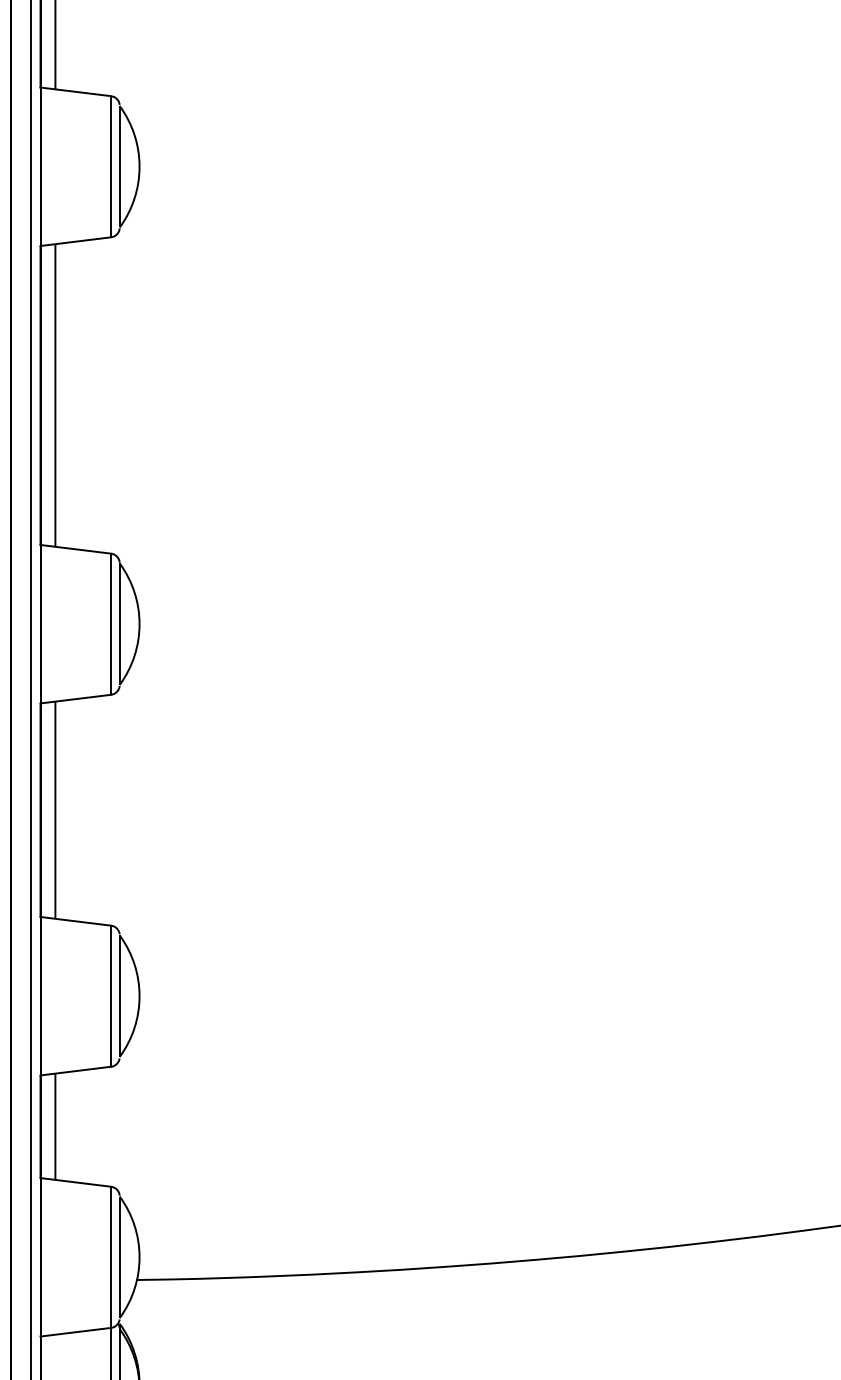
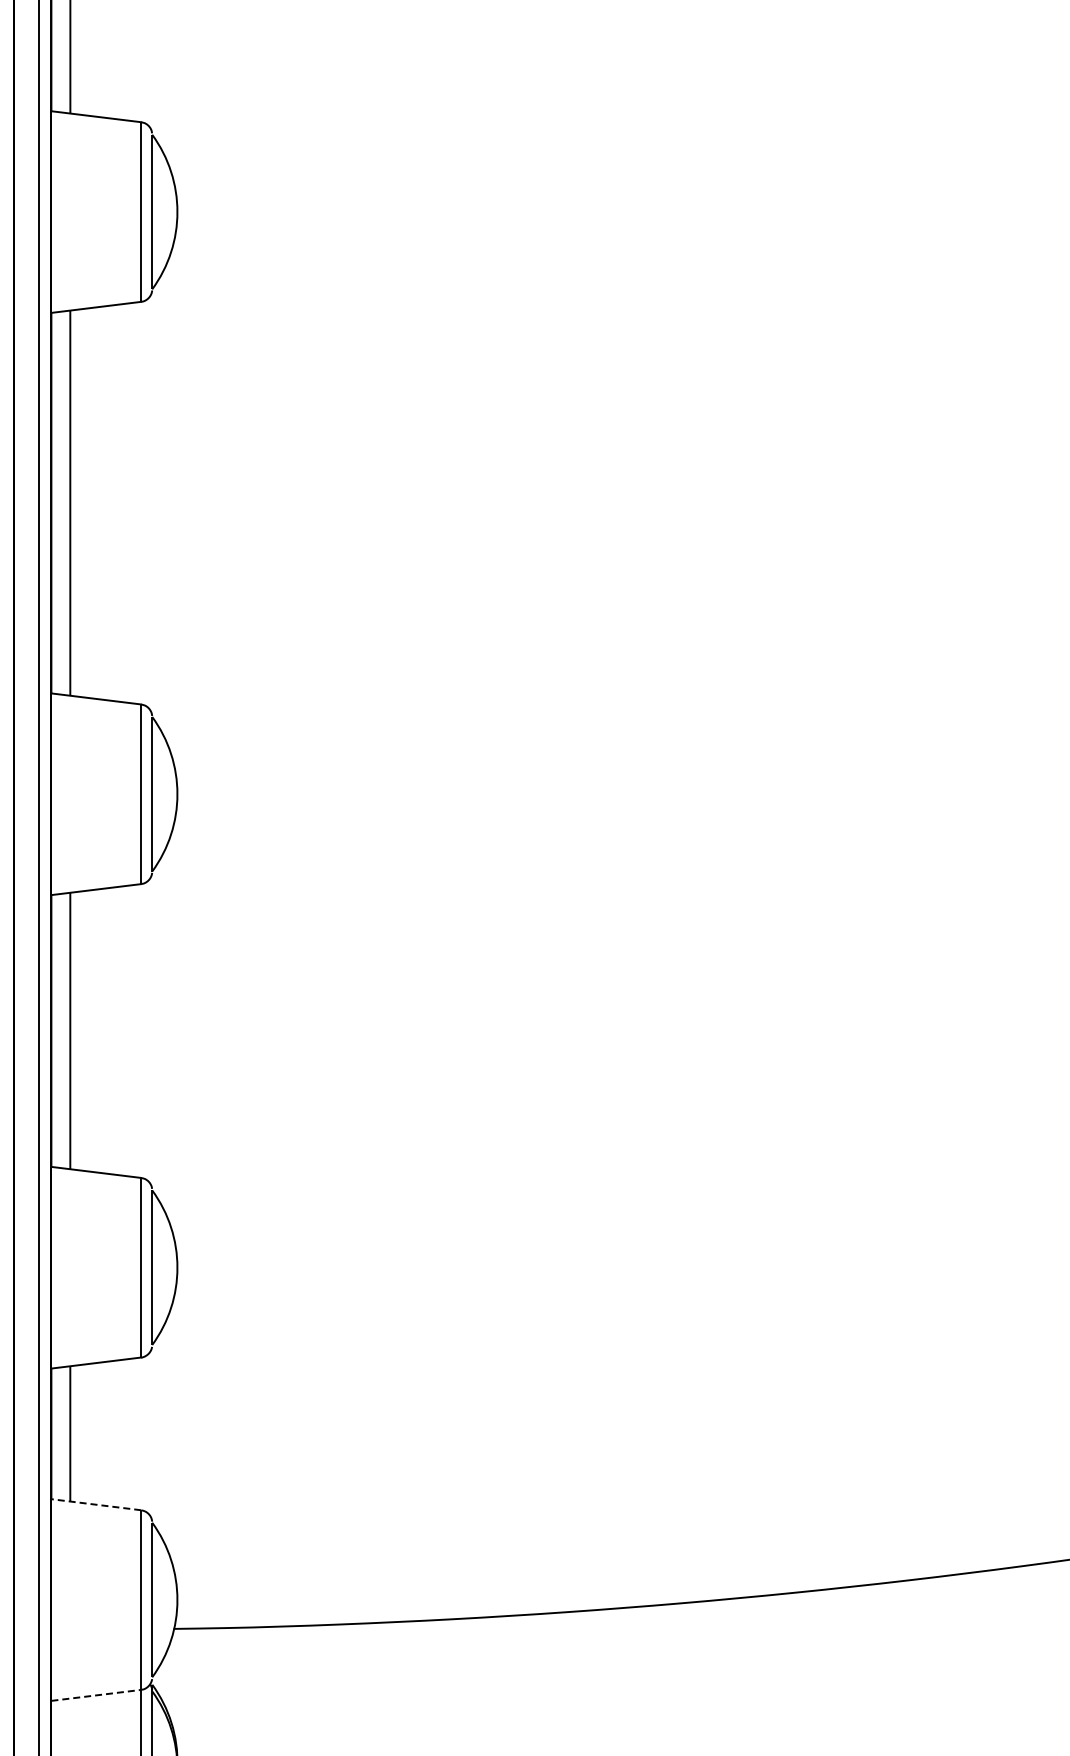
line: (75, 1182) -> (95, 1504), solid -> dashed
line: (75, 1332) -> (96, 1695), solid -> dashed

